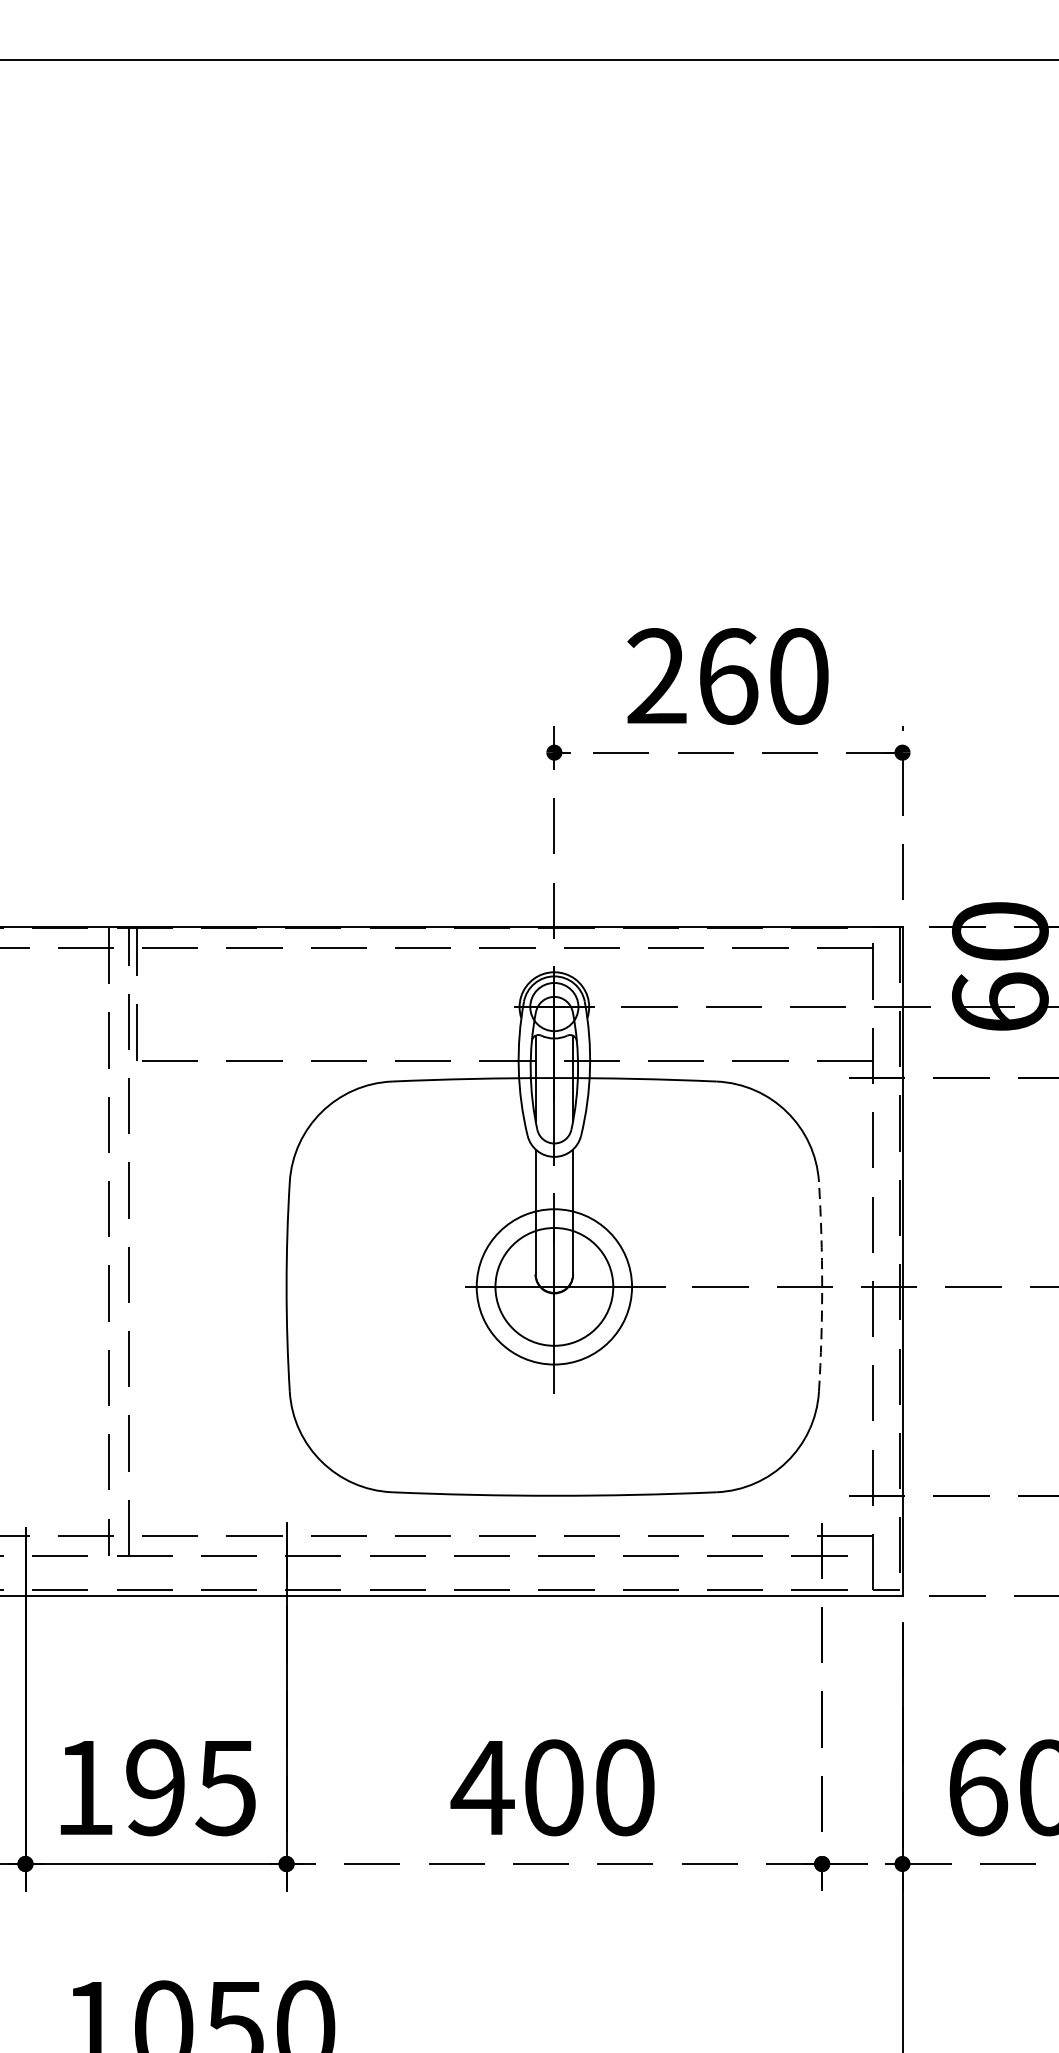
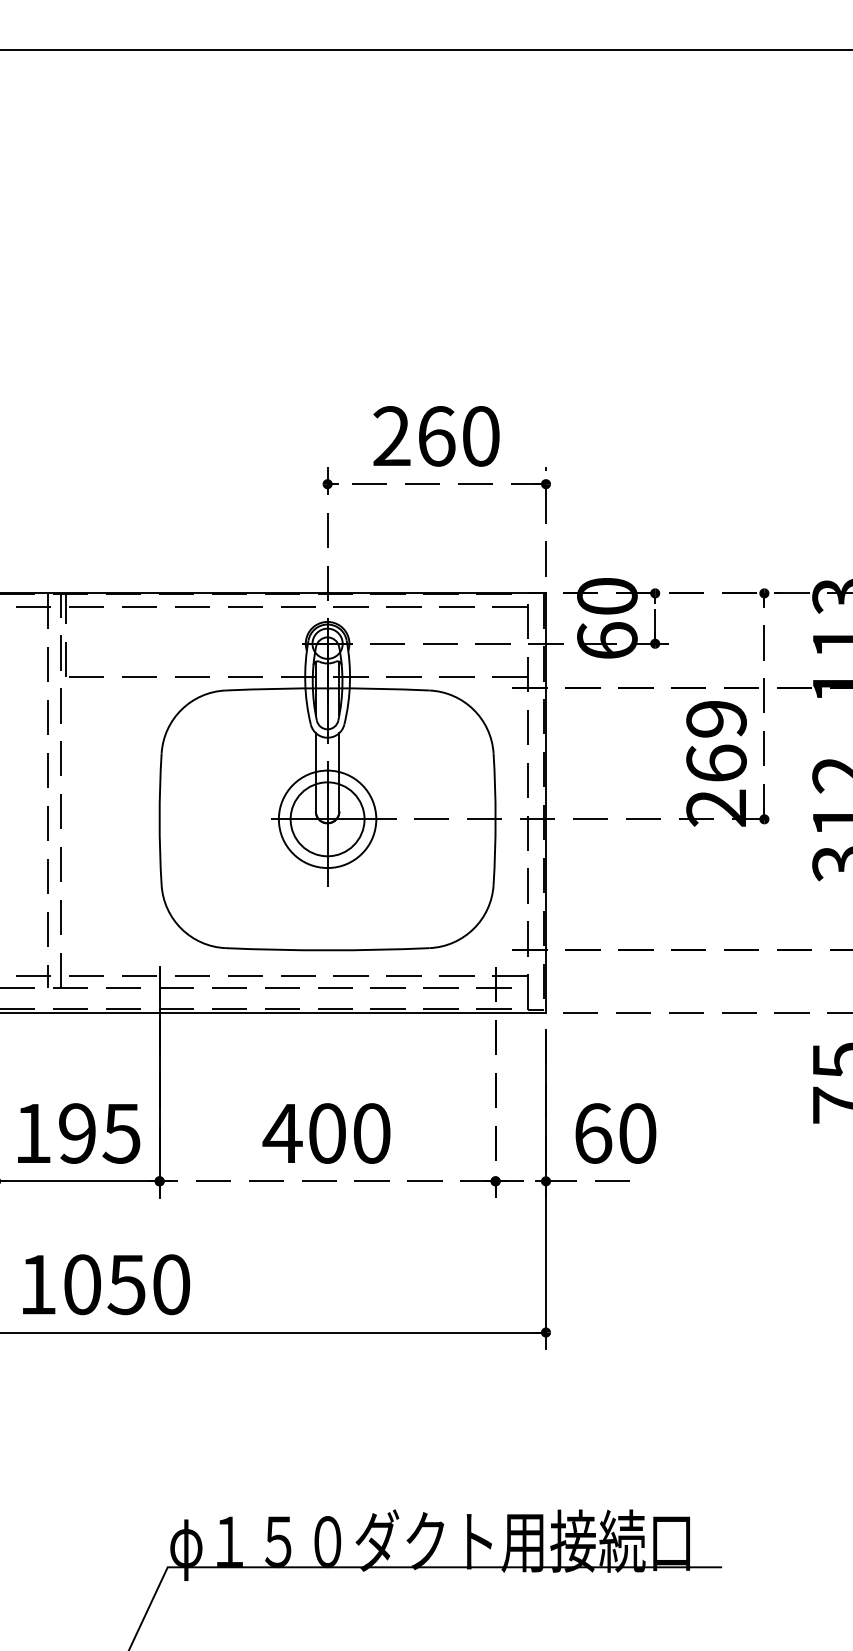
arc: (822, 1287) -> (495, 819), dashed -> solid

